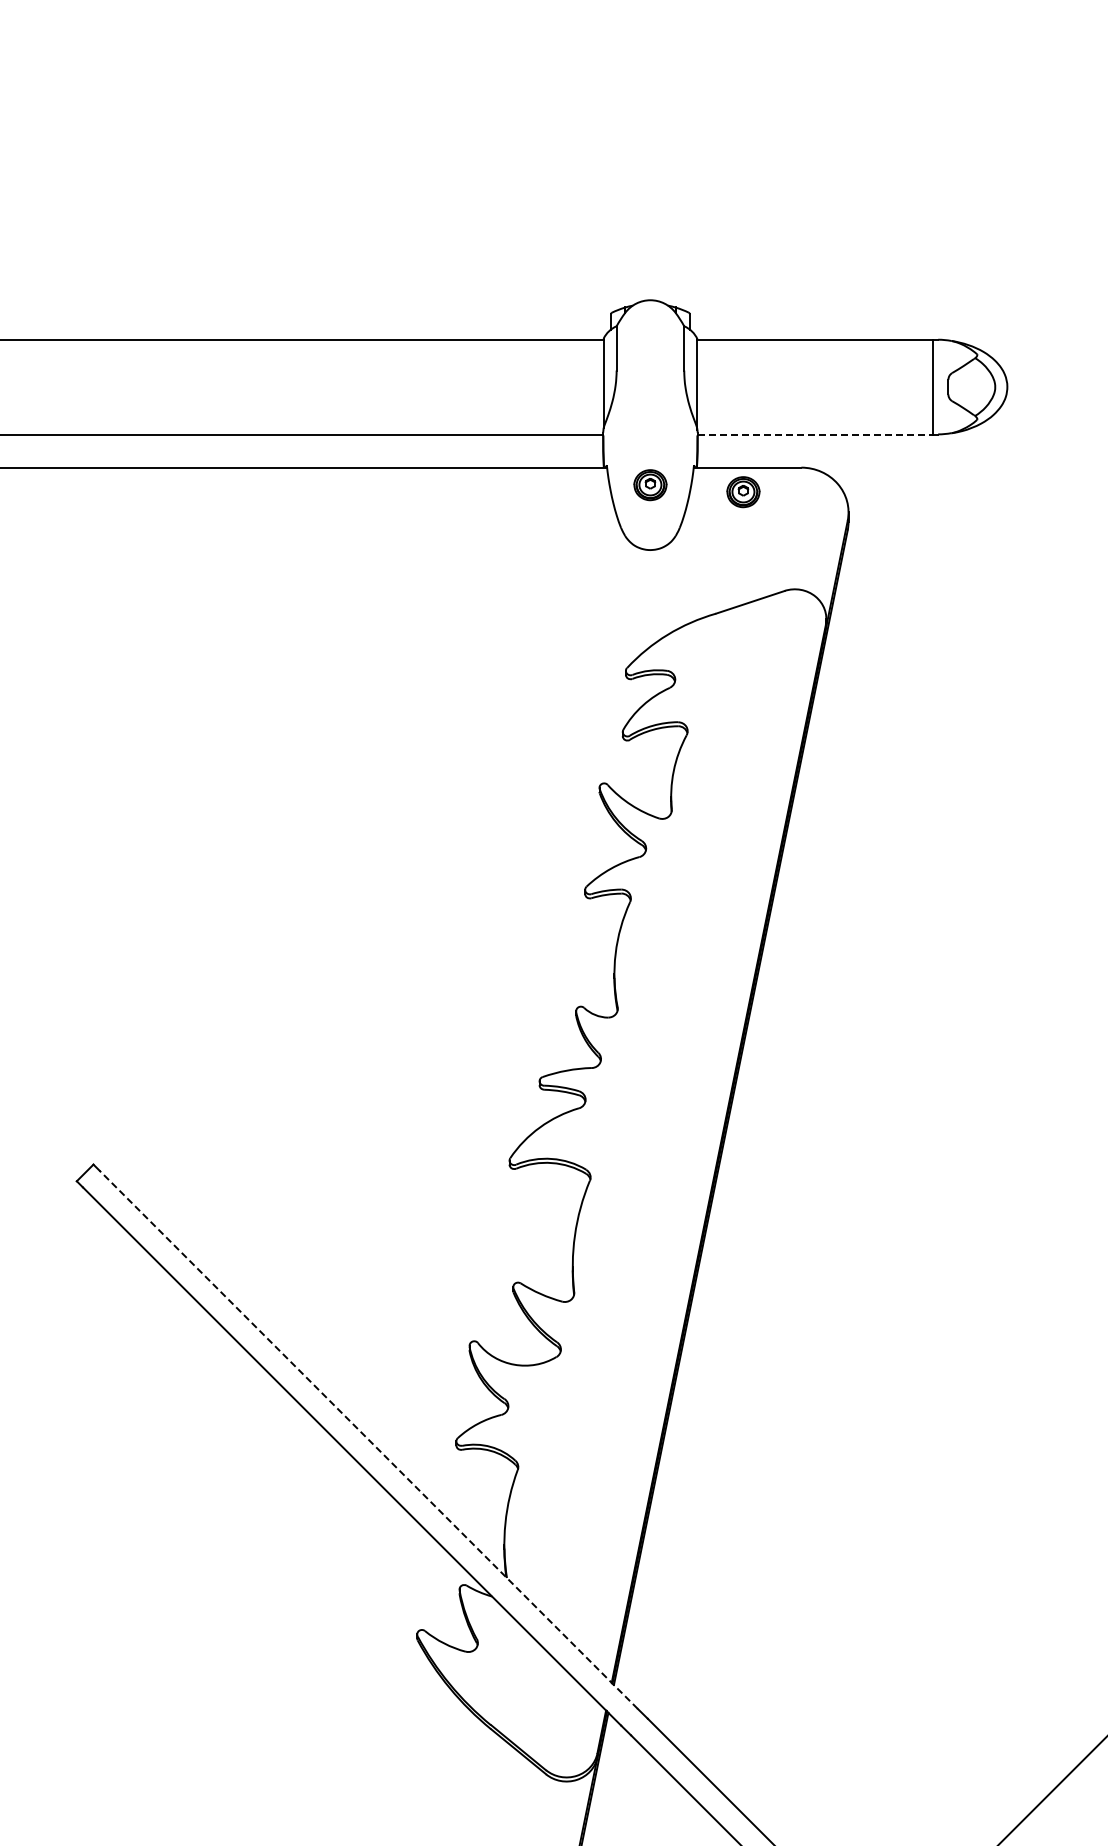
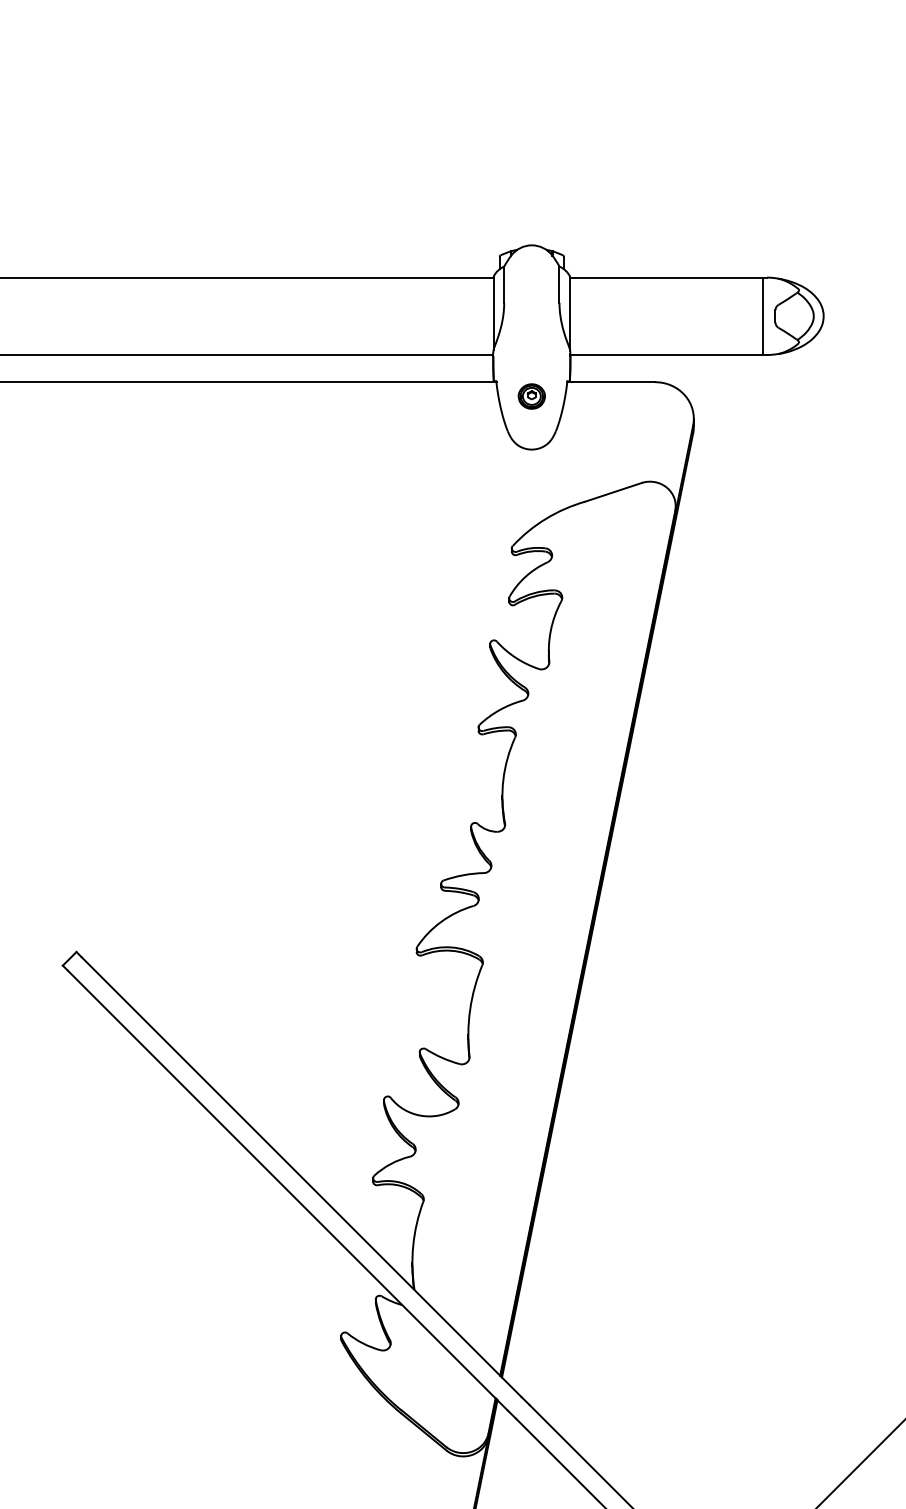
line: (815, 434) -> (666, 355), dashed -> solid
part: (743, 492) -> (607, 402), removed
line: (368, 1439) -> (301, 1176), dashed -> solid

